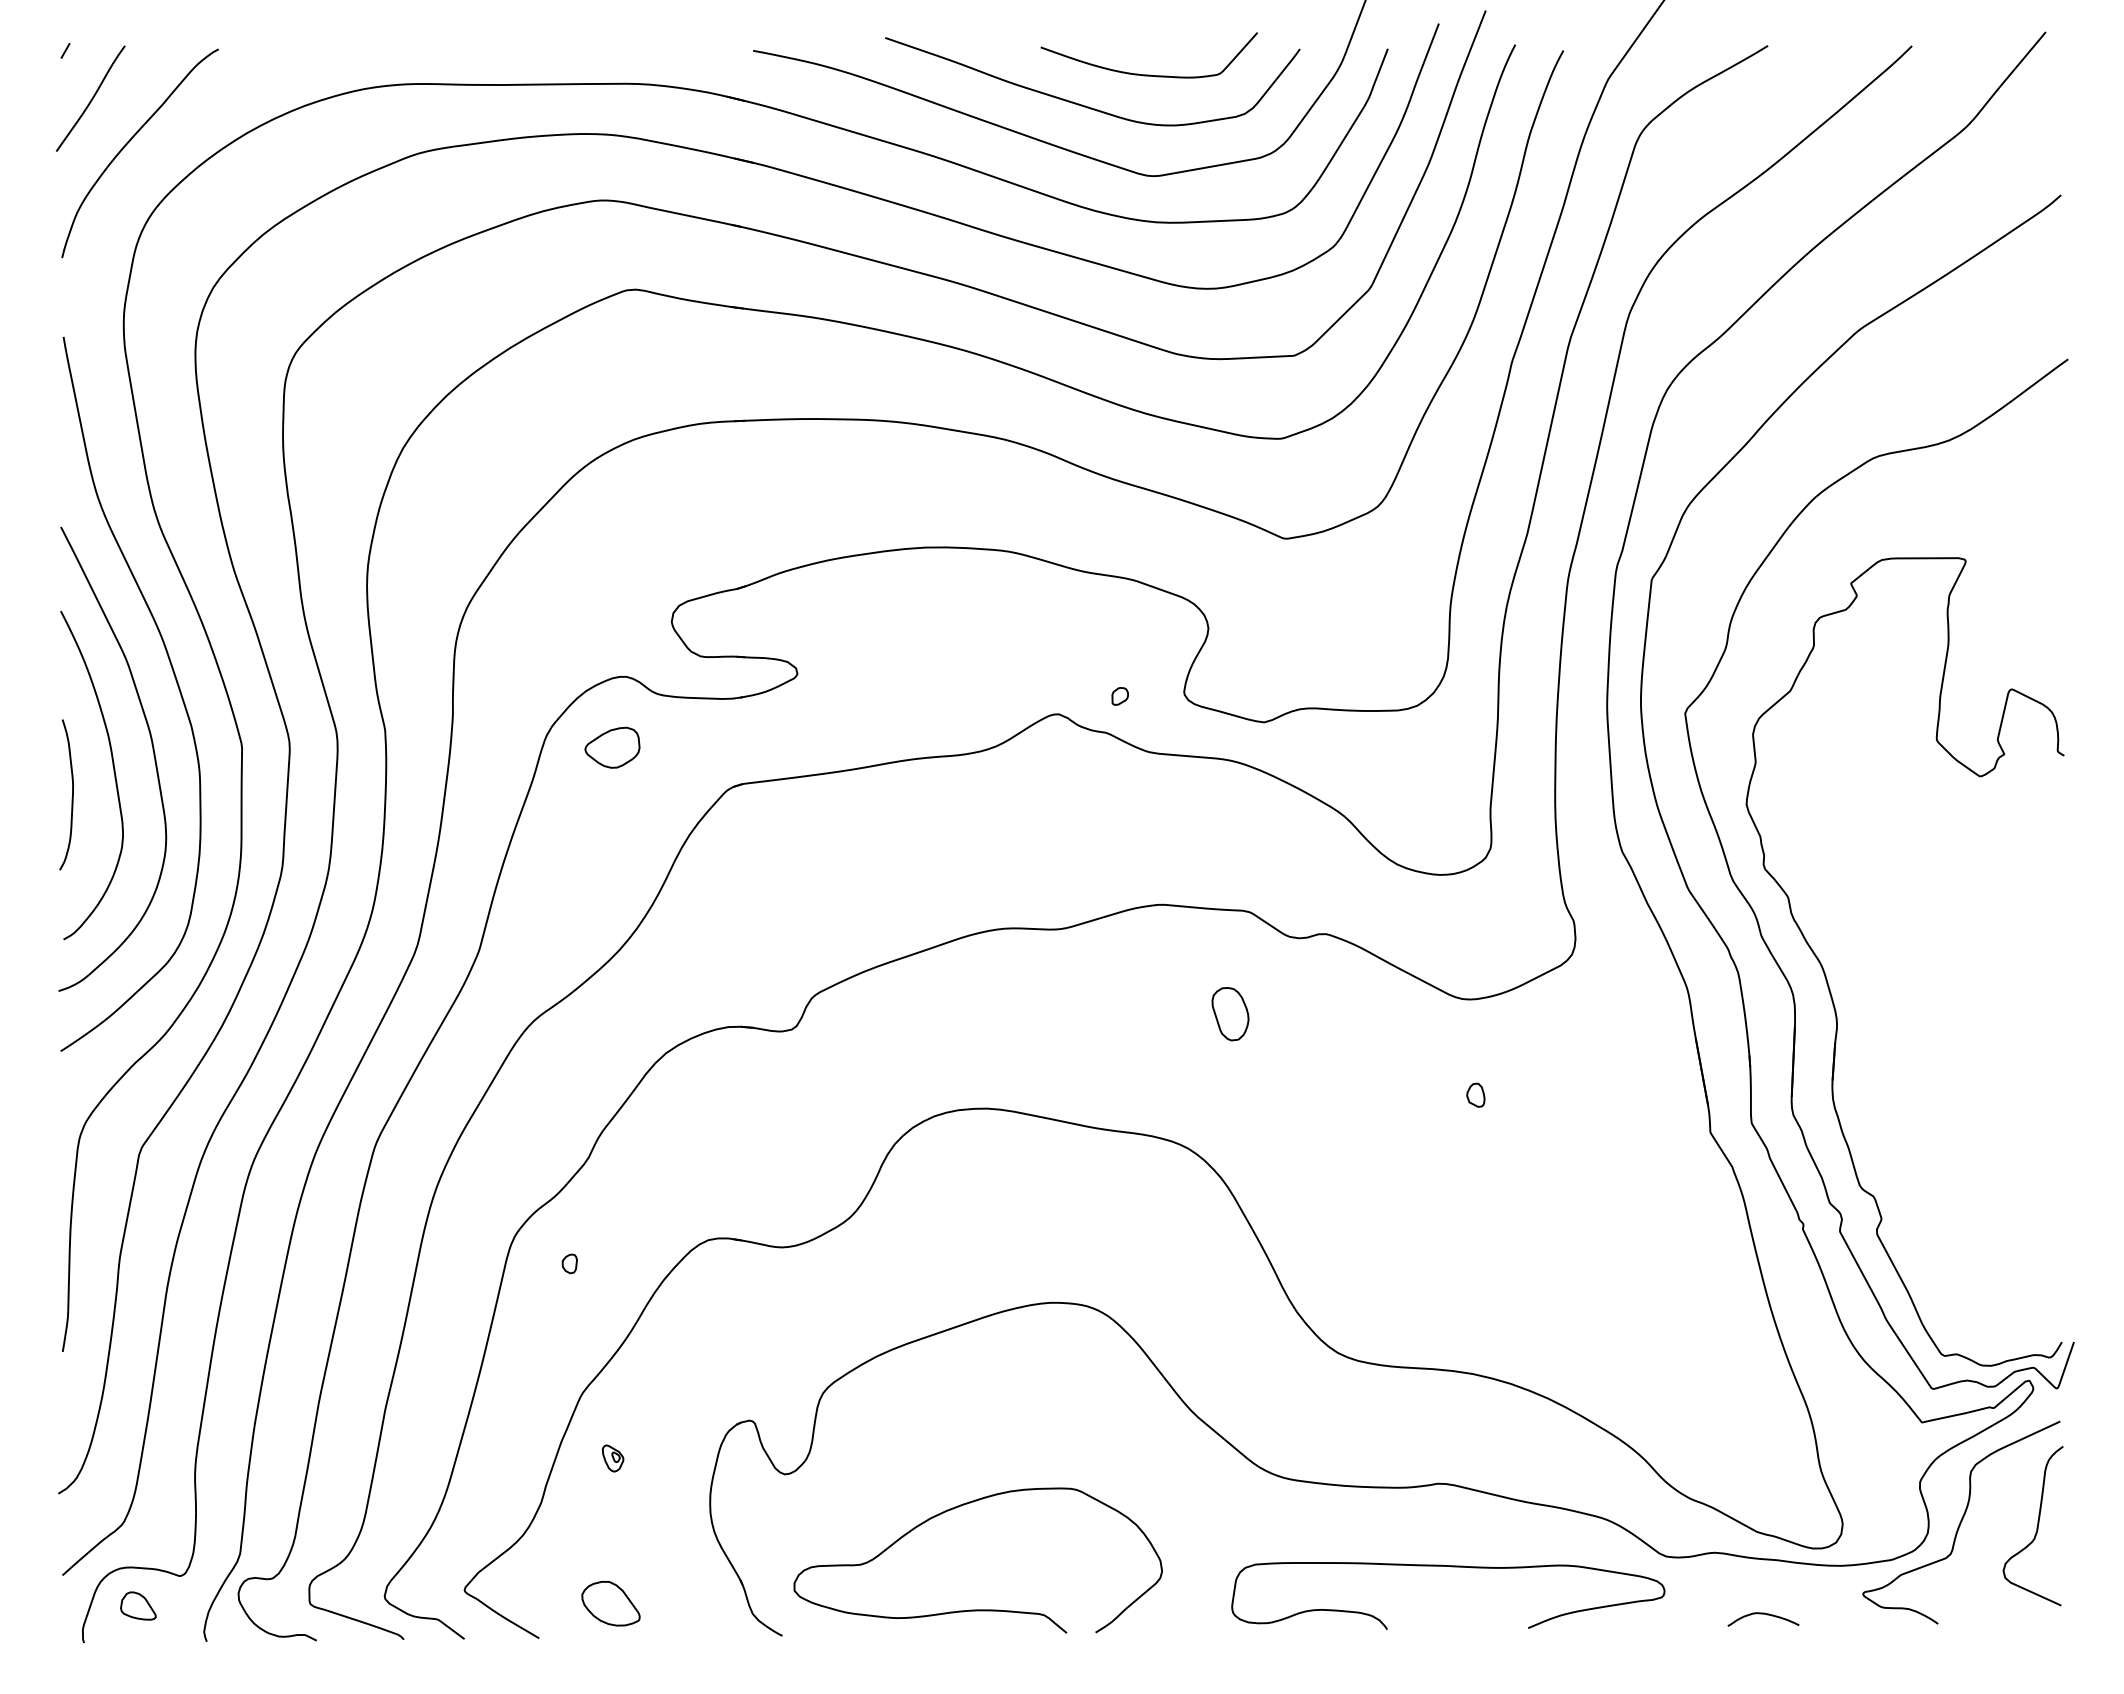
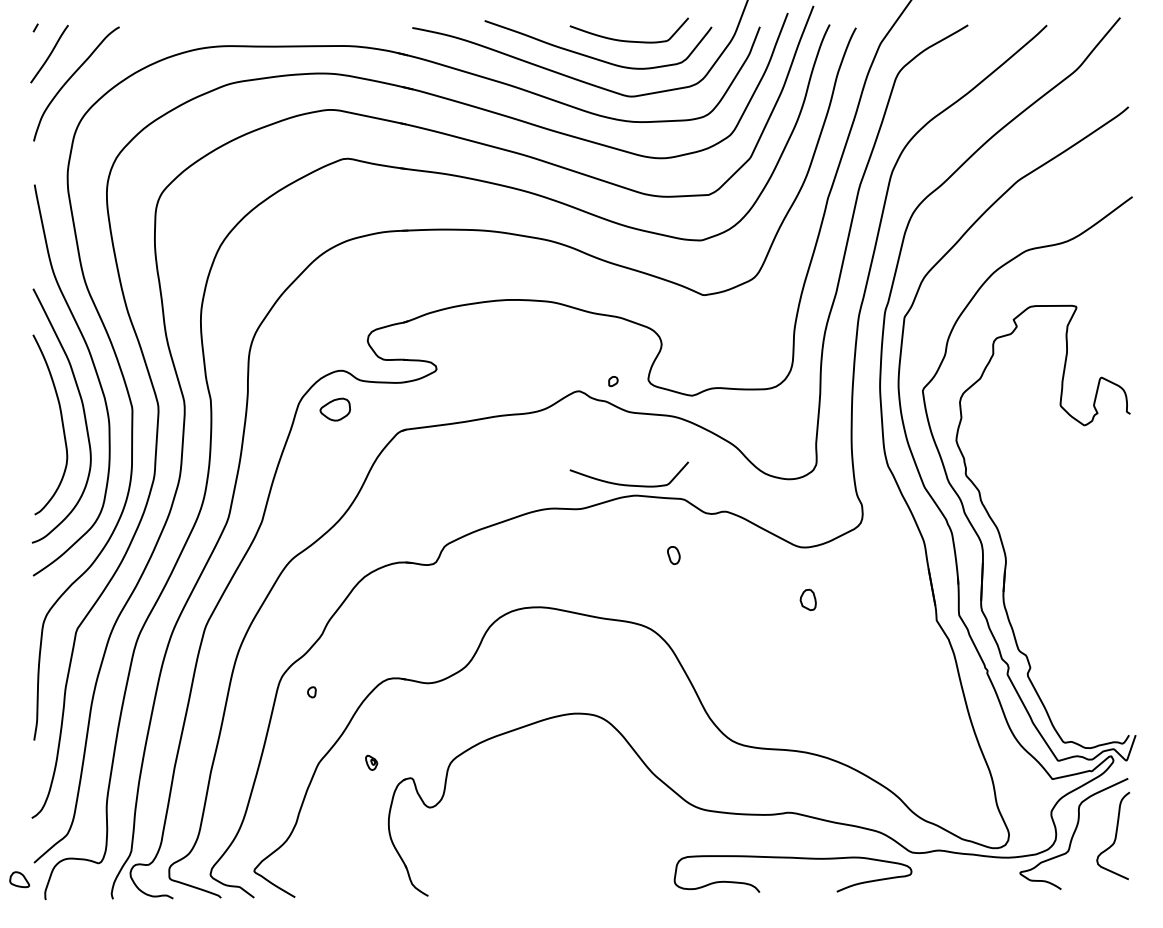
curve: (70, 794) -> (38, 435), removed
curve: (1149, 884) -> (629, 484), added
part: (1229, 1014) -> (673, 555), size x0.6
part: (1474, 1094) -> (807, 599), size x1.6
part: (612, 1457) -> (371, 762), moved
part: (611, 1603) -> (334, 878), removed
part: (138, 1605) -> (19, 879), moved
curve: (978, 1609) -> (535, 881), removed
curve: (1763, 1614) -> (965, 884), removed

